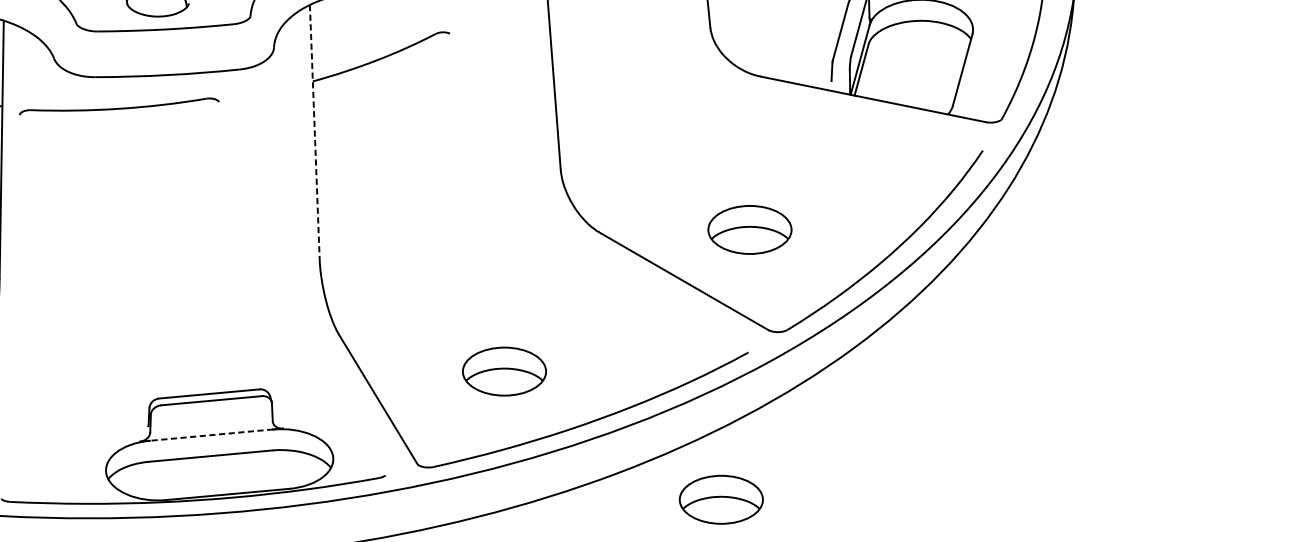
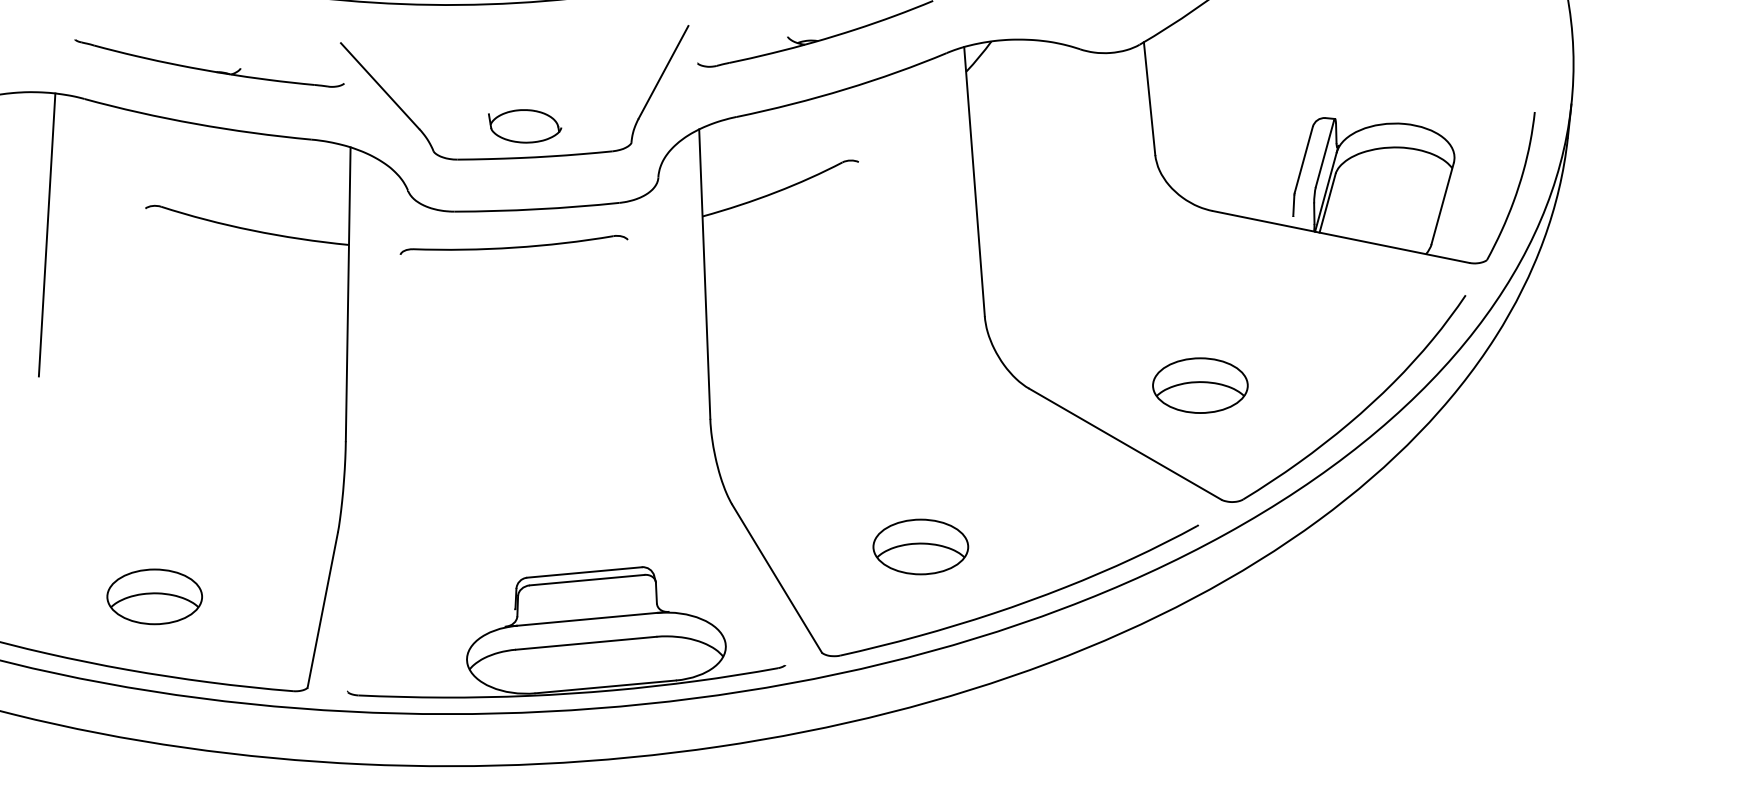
part: (118, 106) -> (513, 244), moved
line: (314, 132) -> (704, 274), dashed -> solid
line: (210, 435) -> (586, 619), dashed -> solid
part: (721, 499) -> (1167, 692), removed

